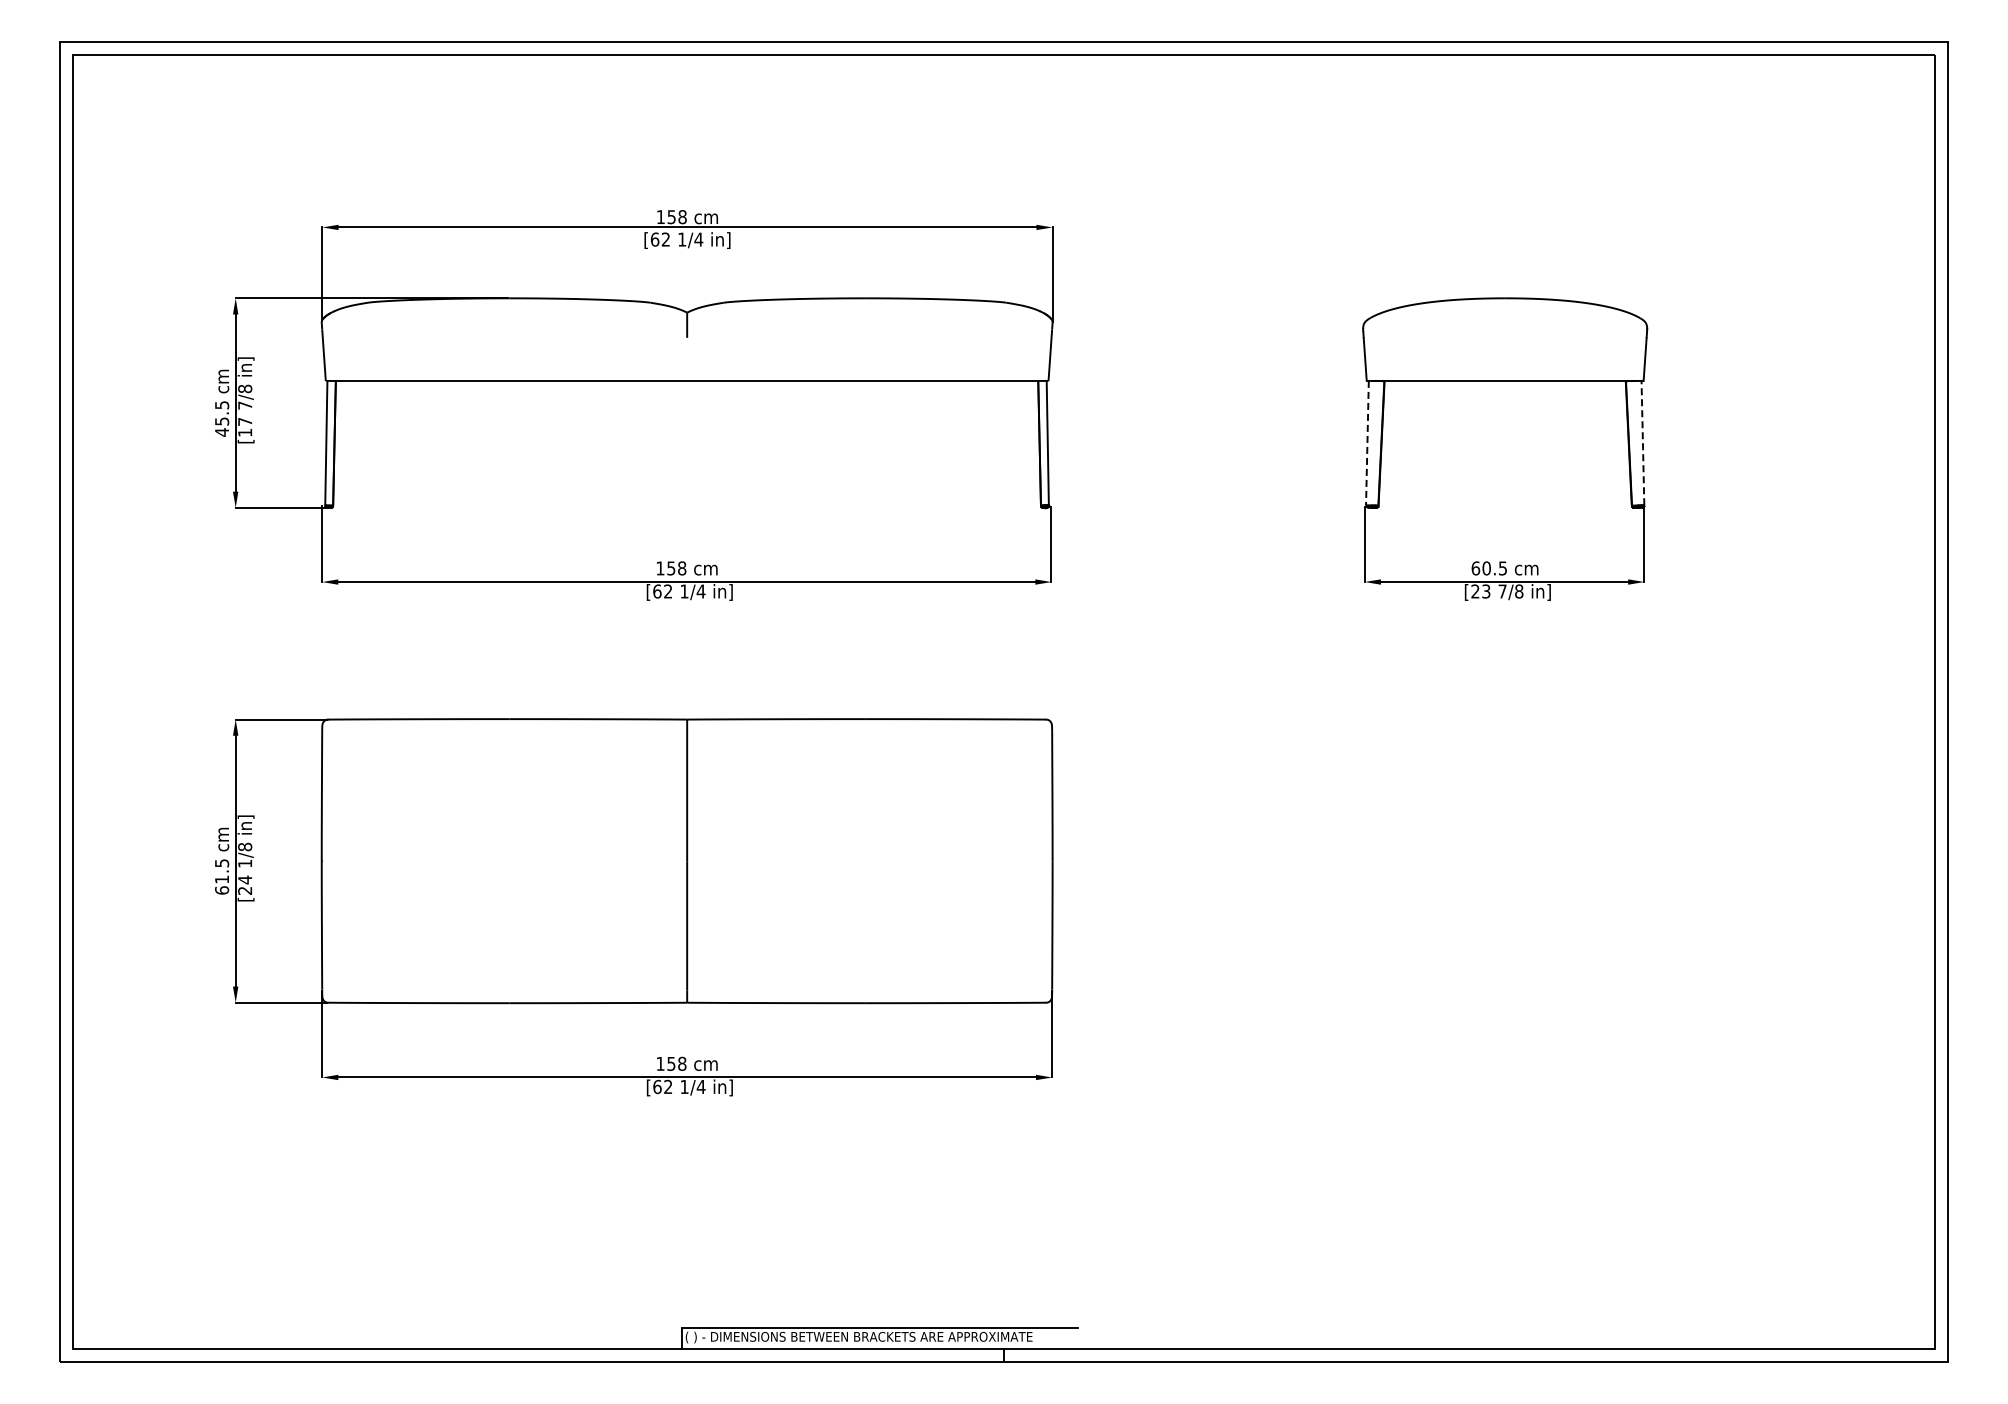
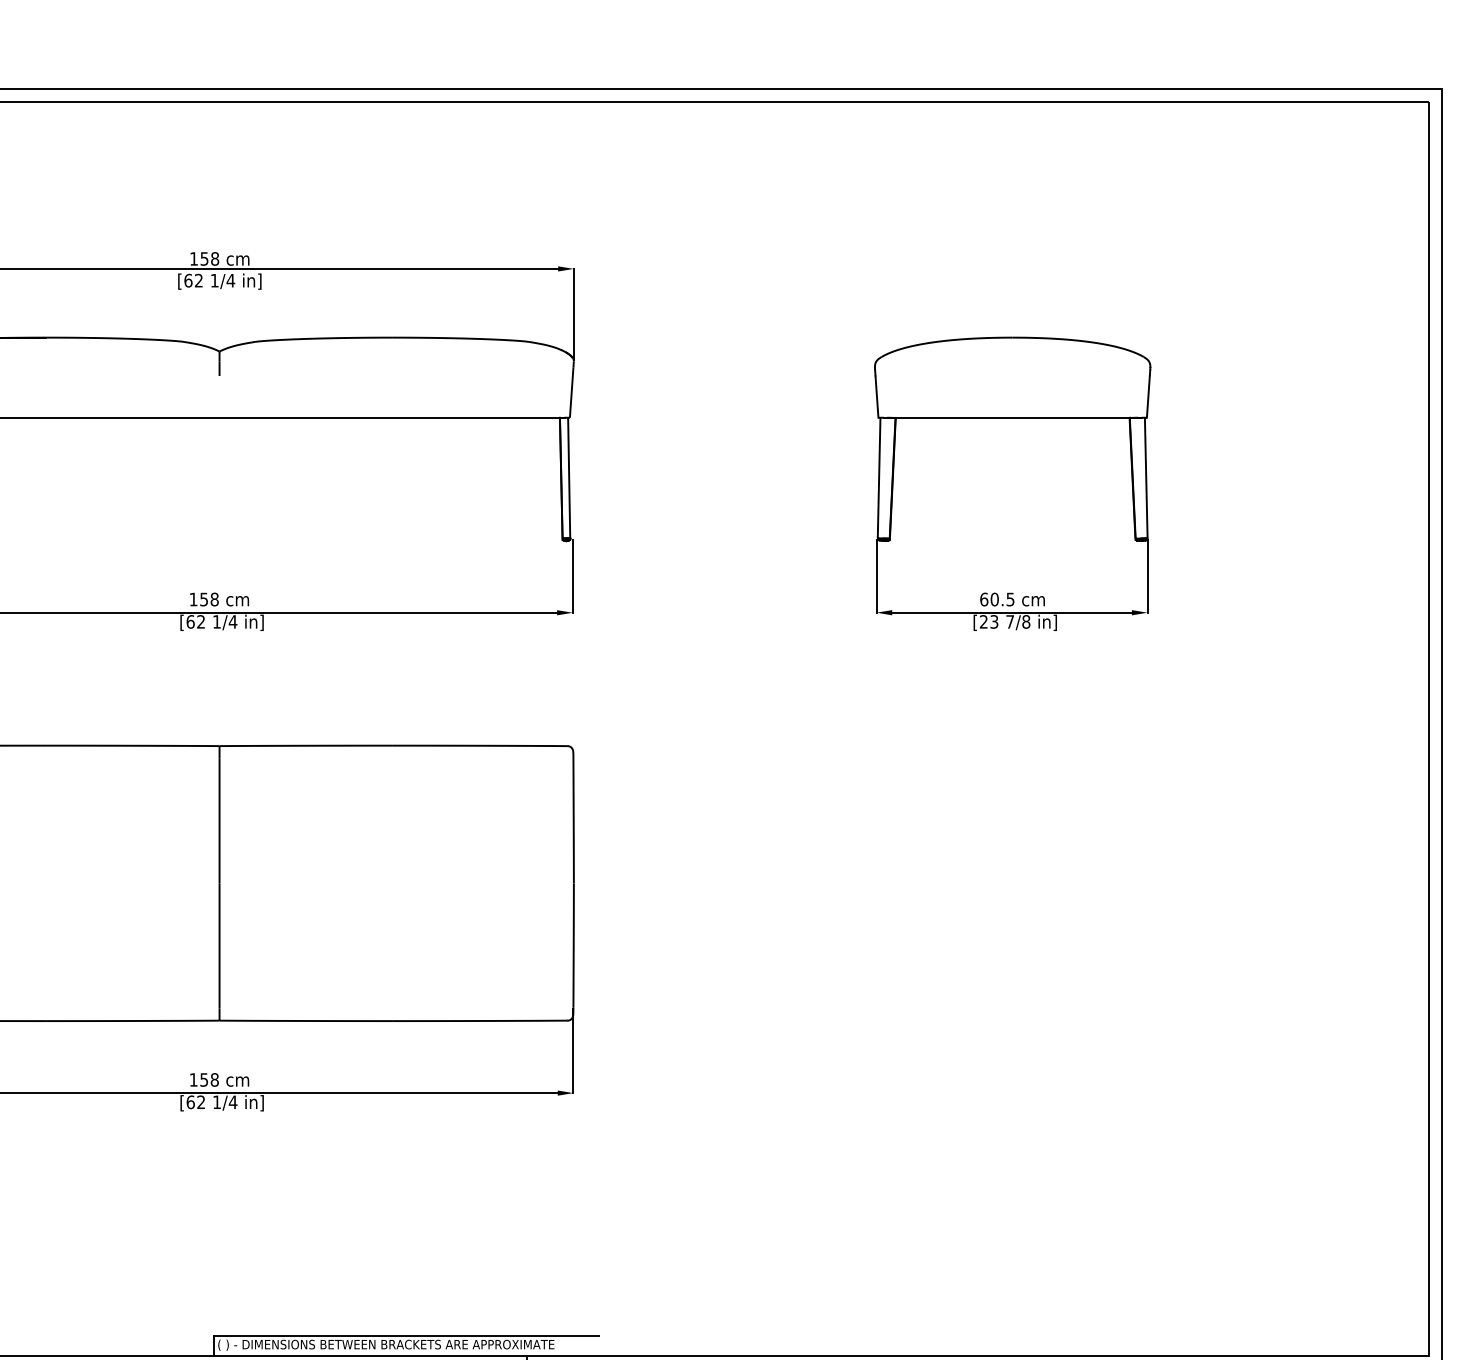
line: (1367, 442) -> (879, 477), dashed -> solid
line: (1642, 443) -> (1145, 478), dashed -> solid

